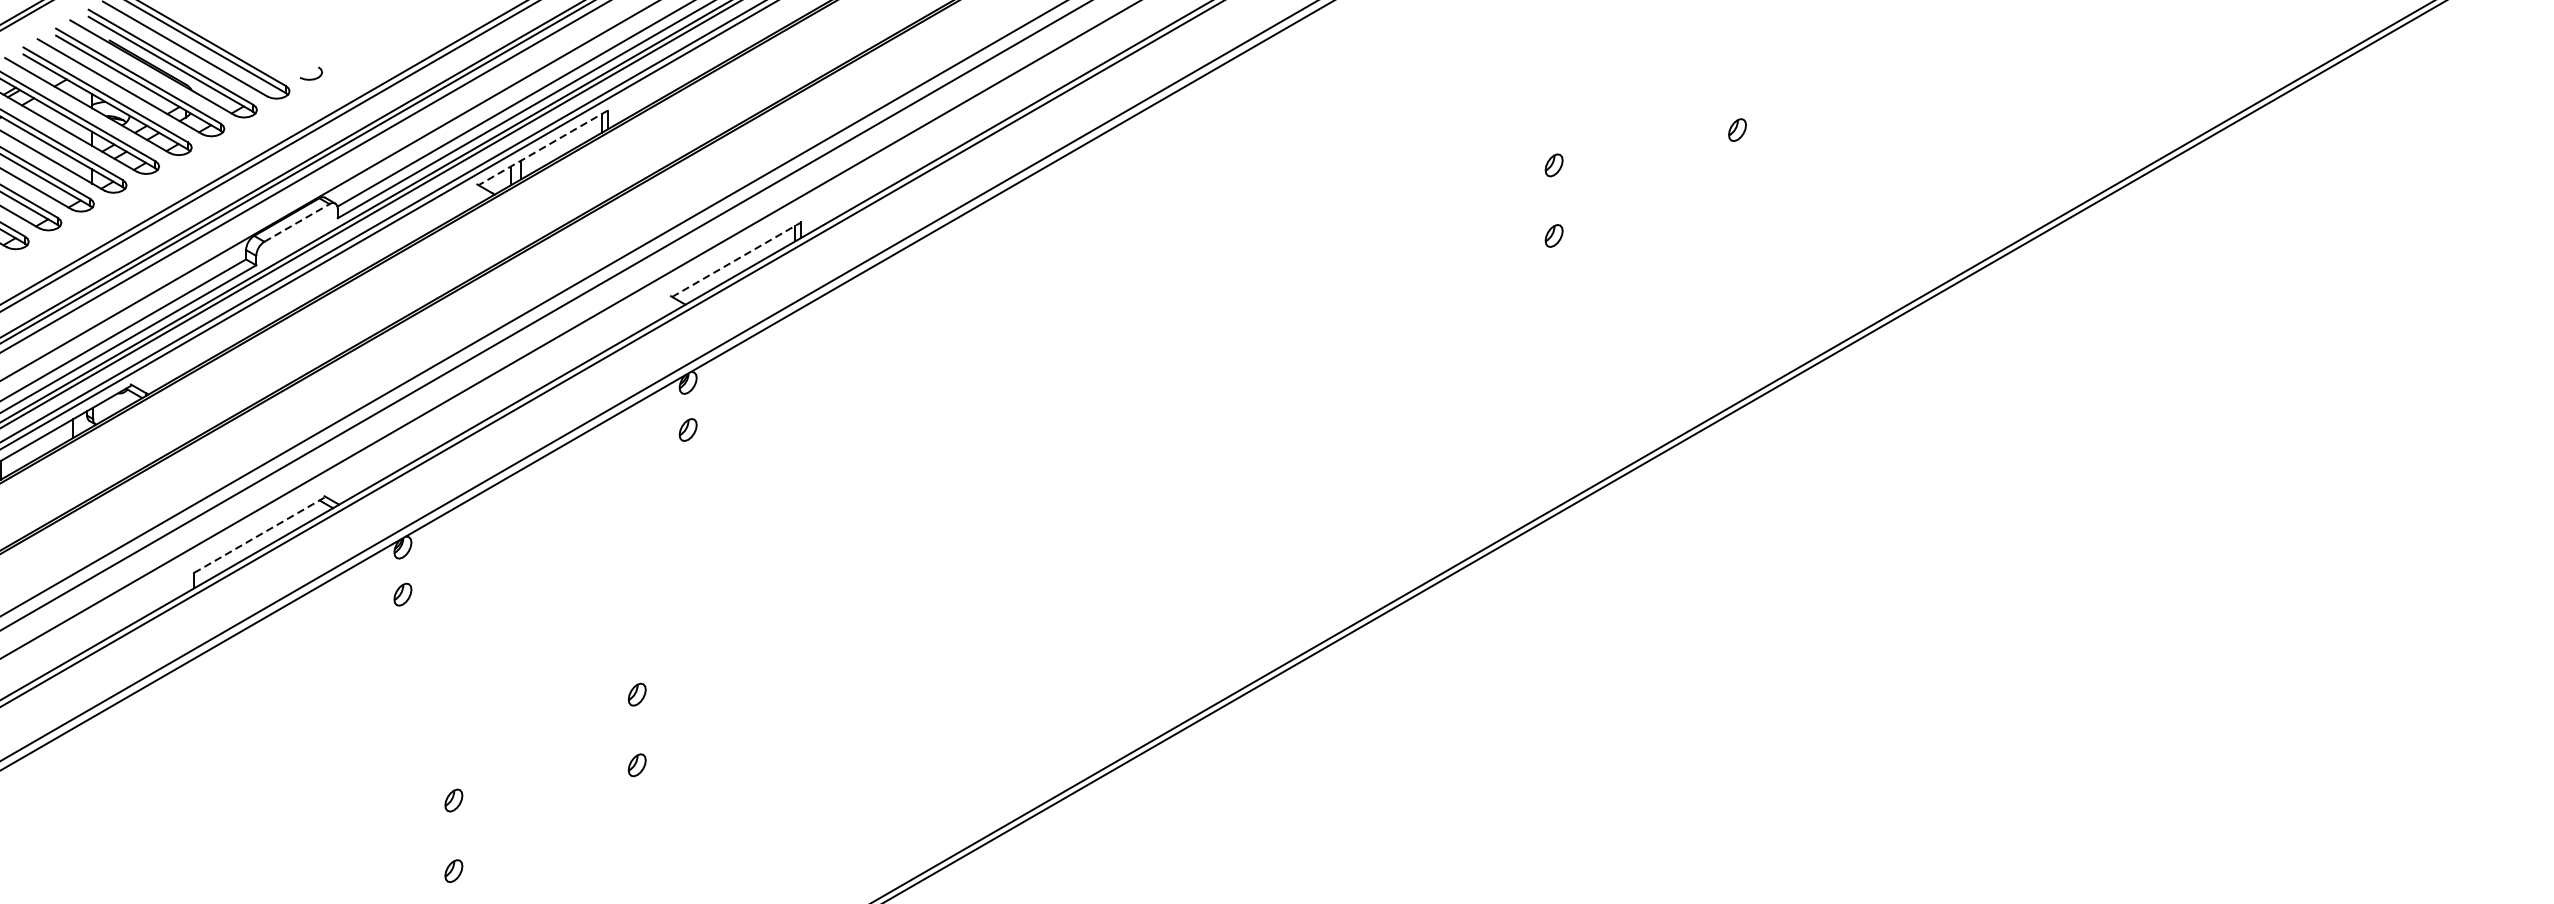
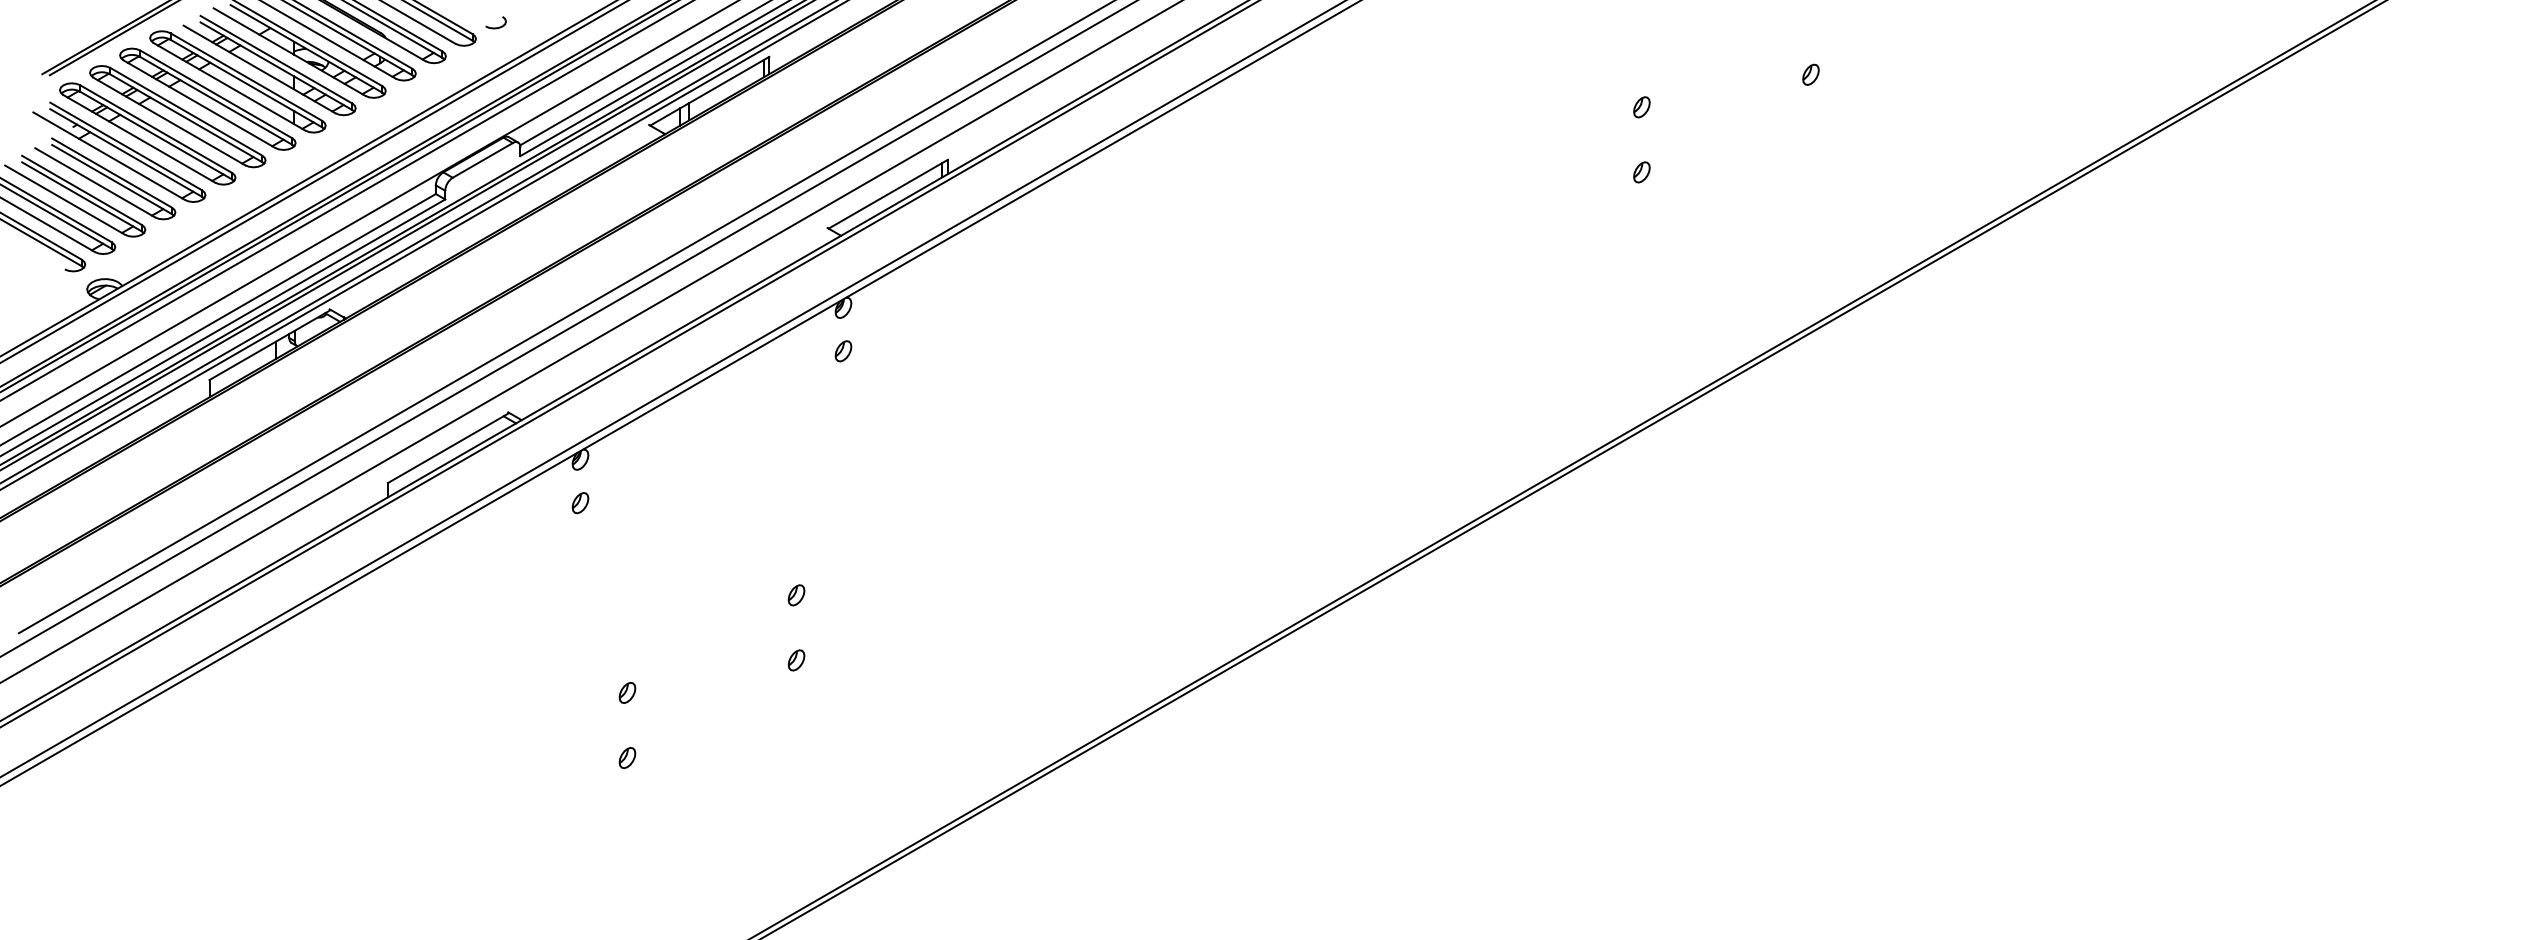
line: (542, 148) -> (709, 91), dashed -> solid
line: (296, 223) -> (482, 160), dashed -> solid
line: (736, 259) -> (888, 194), dashed -> solid
line: (259, 535) -> (448, 448), dashed -> solid

